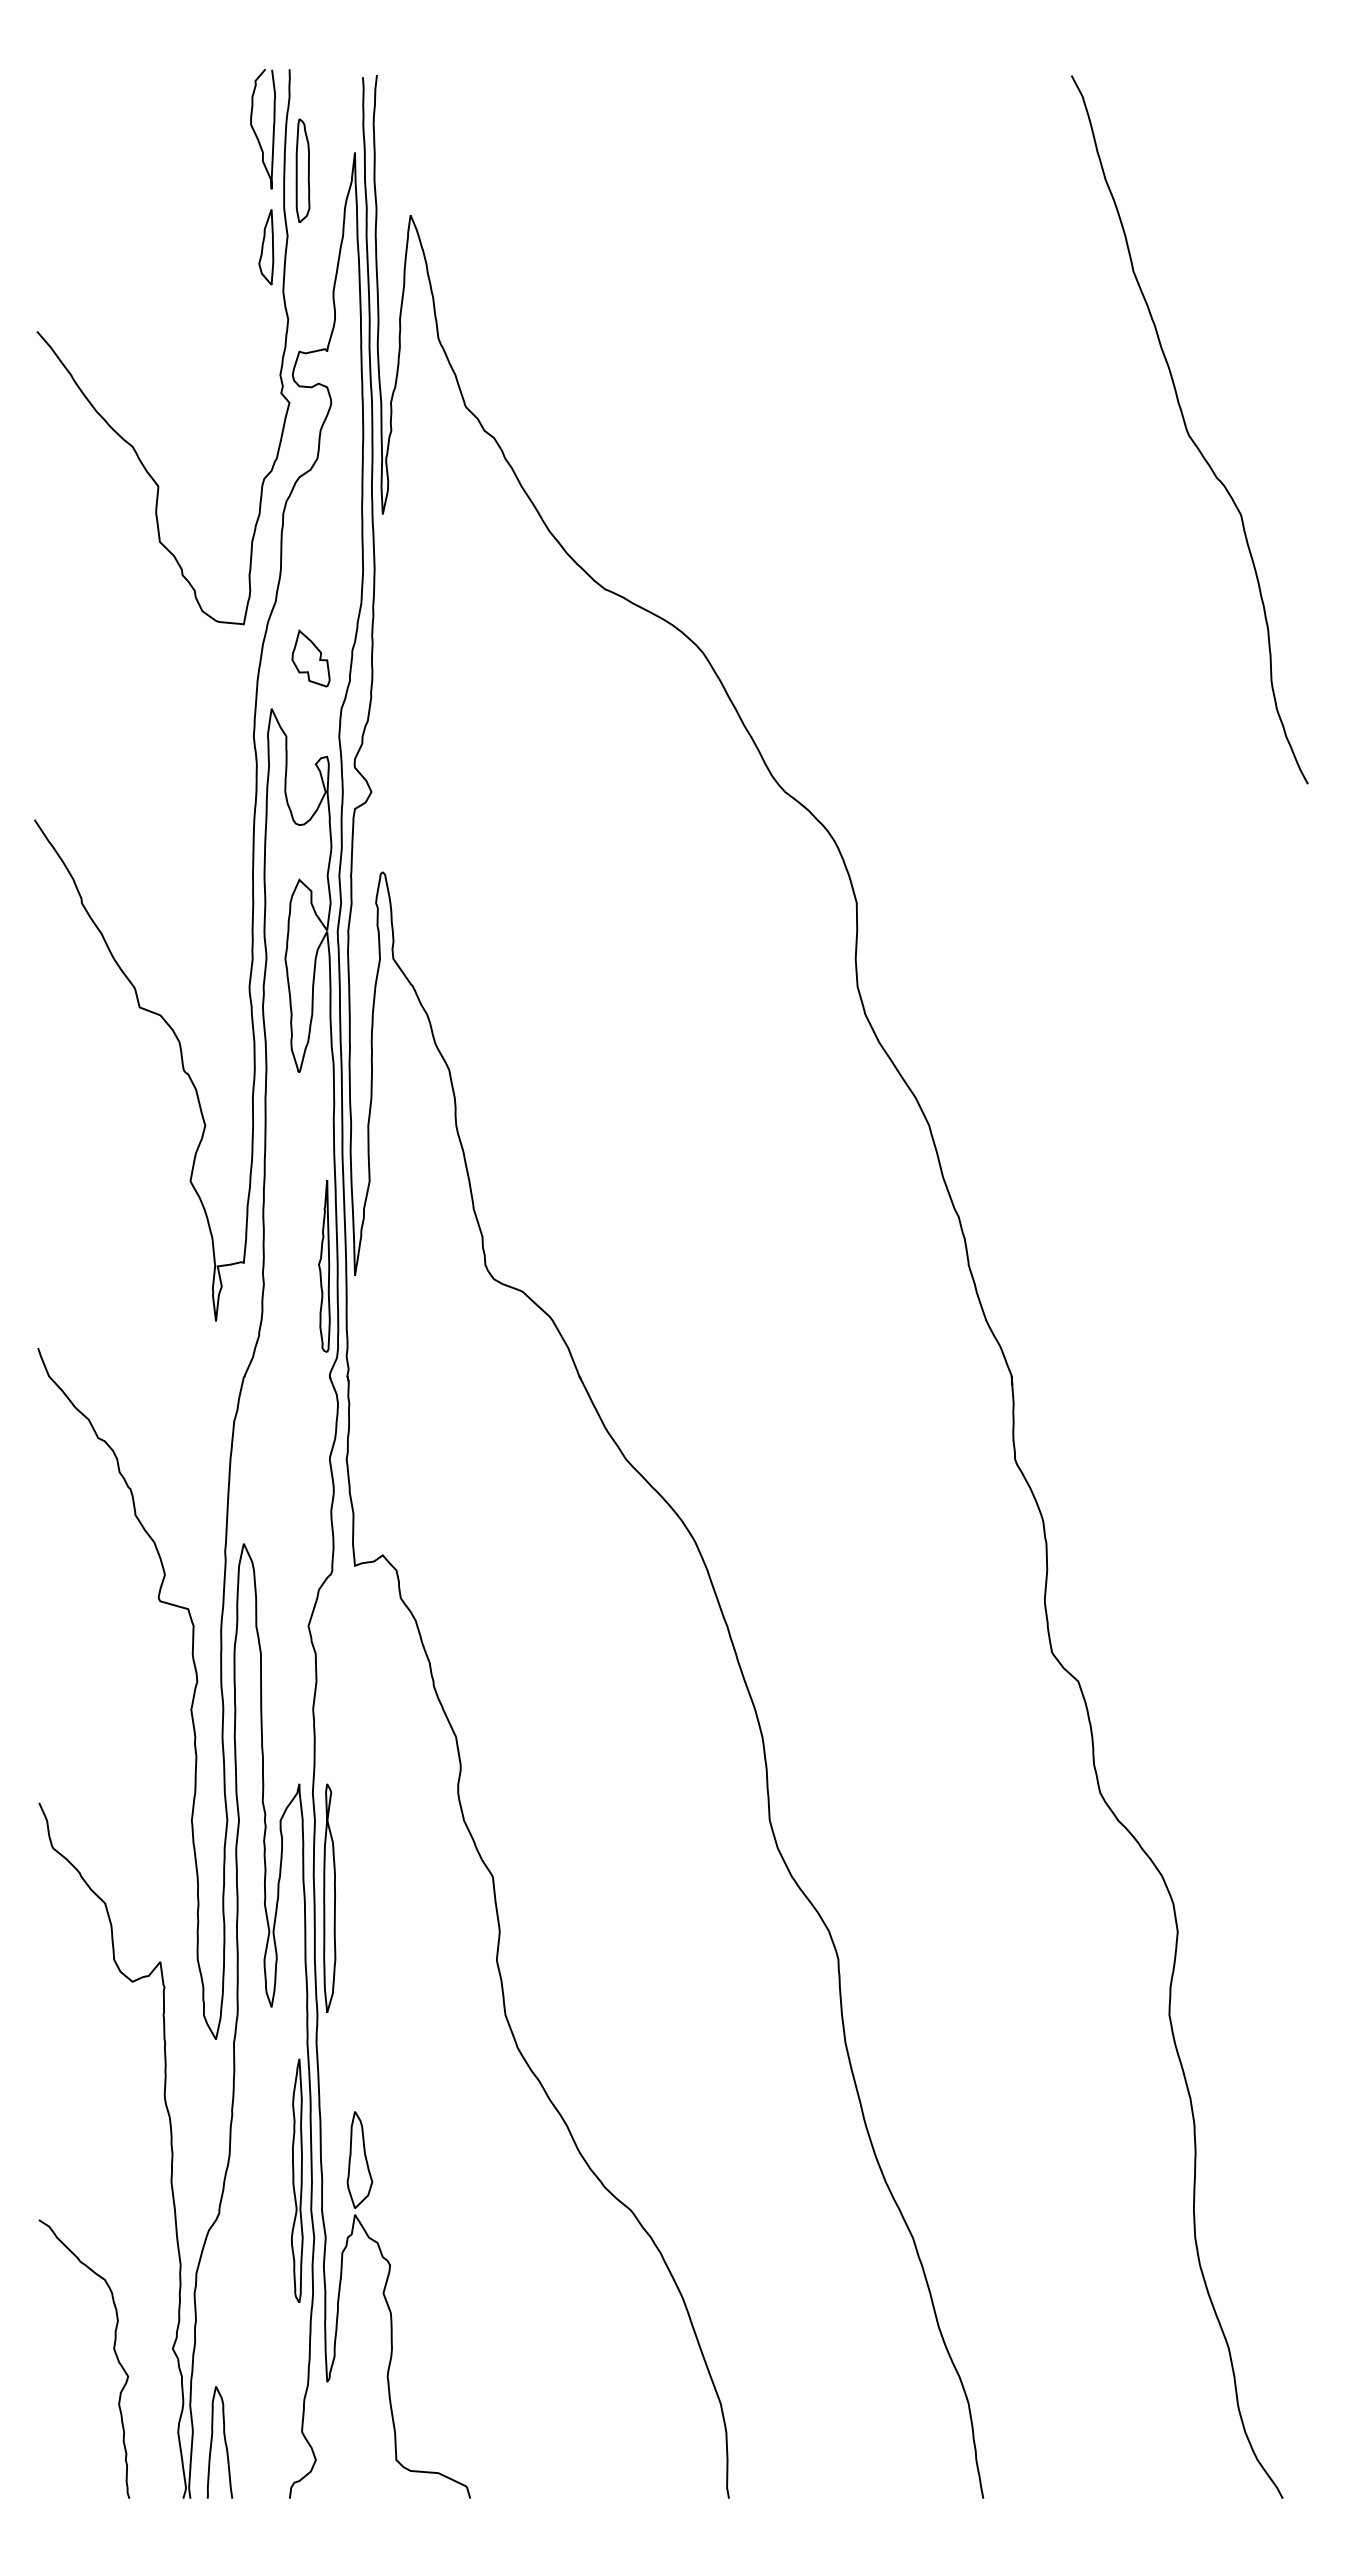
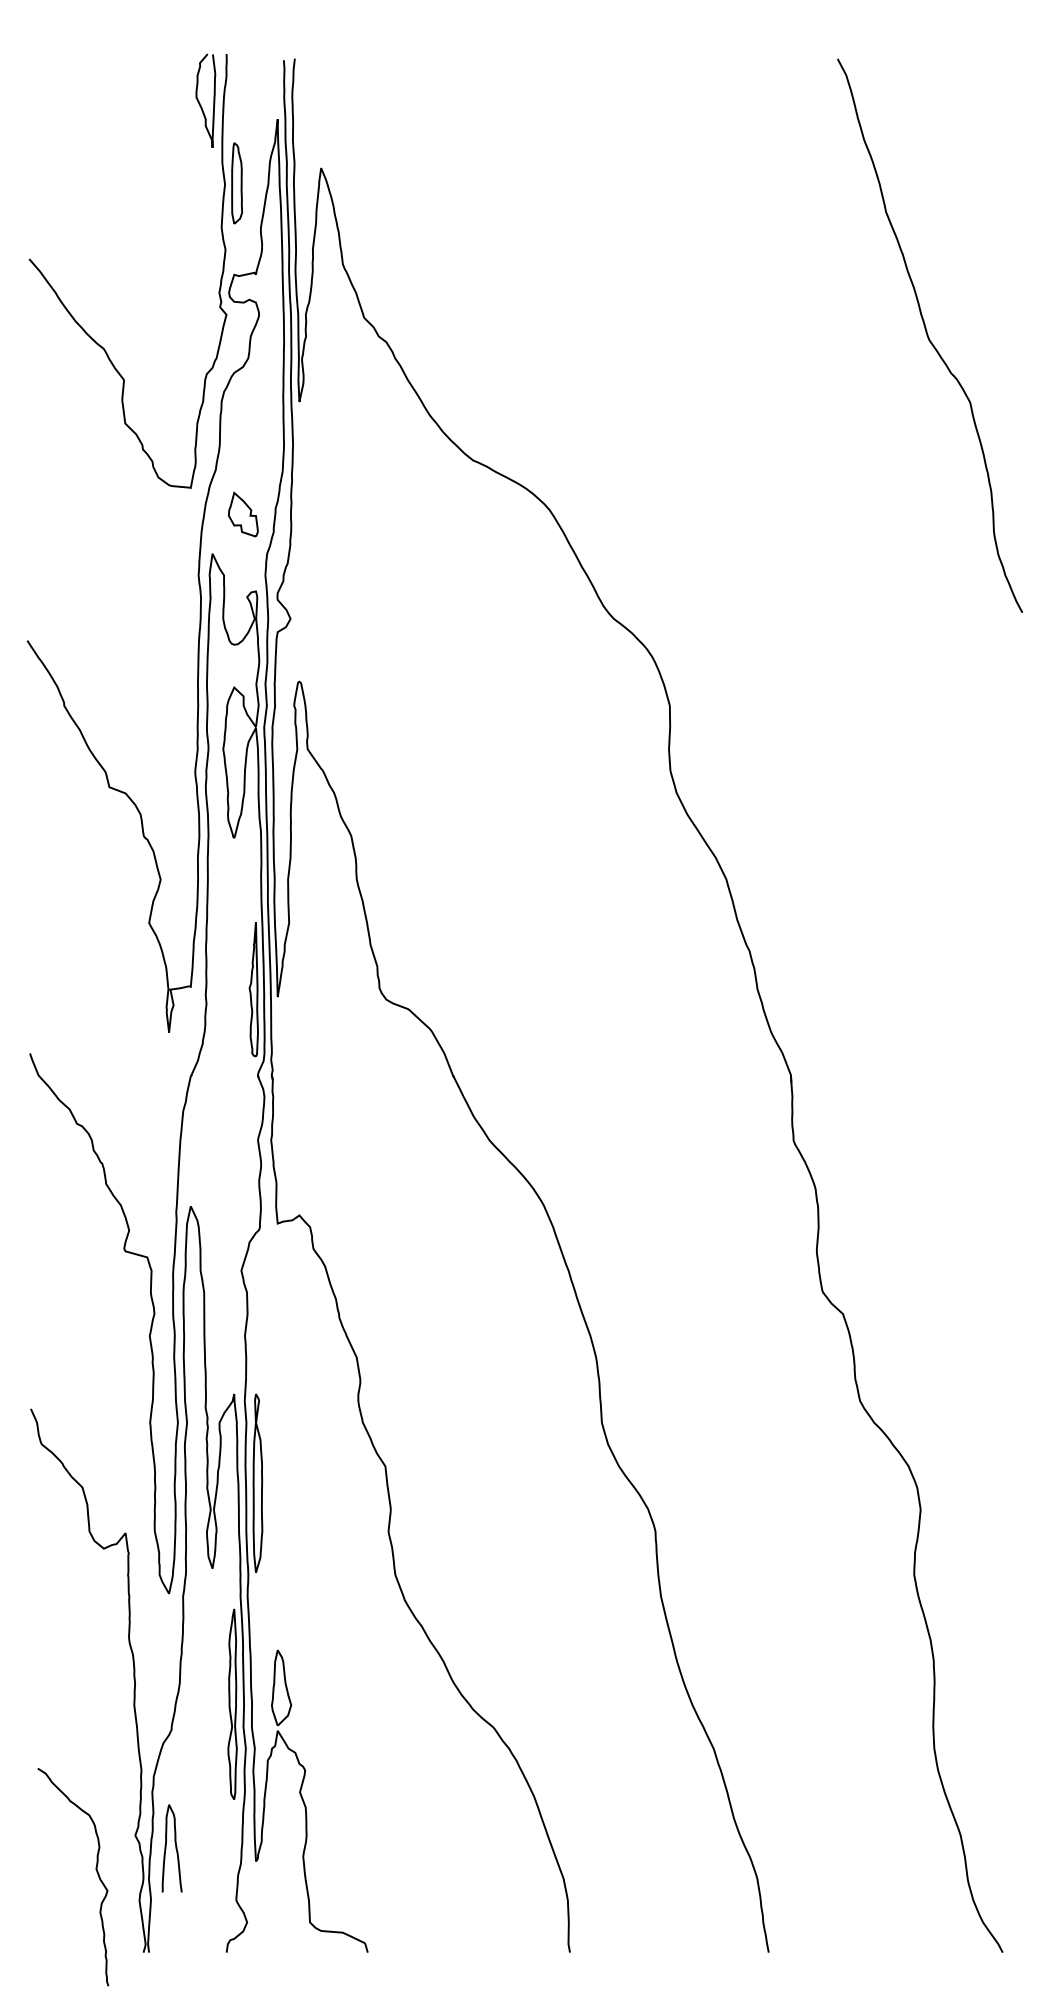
part: (302, 170) -> (236, 183), moved
part: (266, 247) -> (208, 193), removed
curve: (113, 2350) -> (96, 1870), moved
curve: (224, 2442) -> (175, 1848), moved

